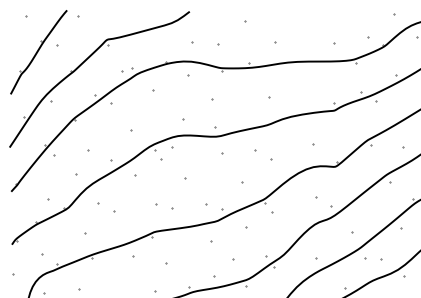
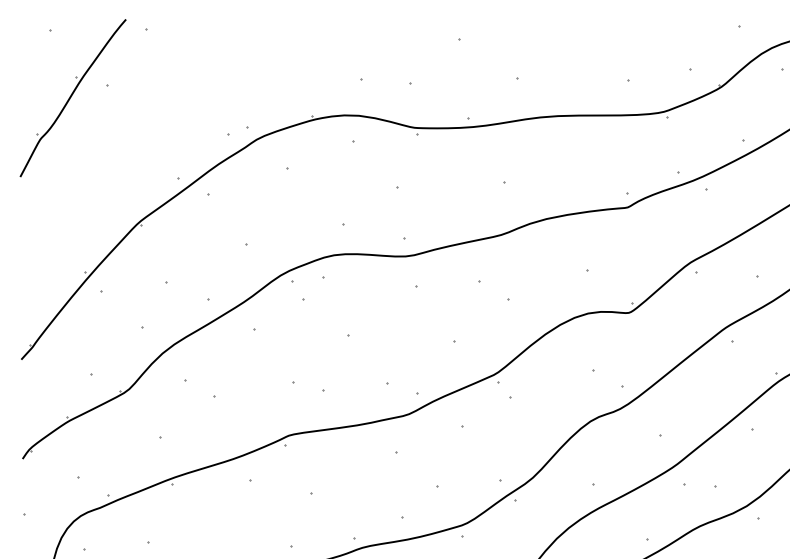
part: (83, 63) -> (156, 119), removed

